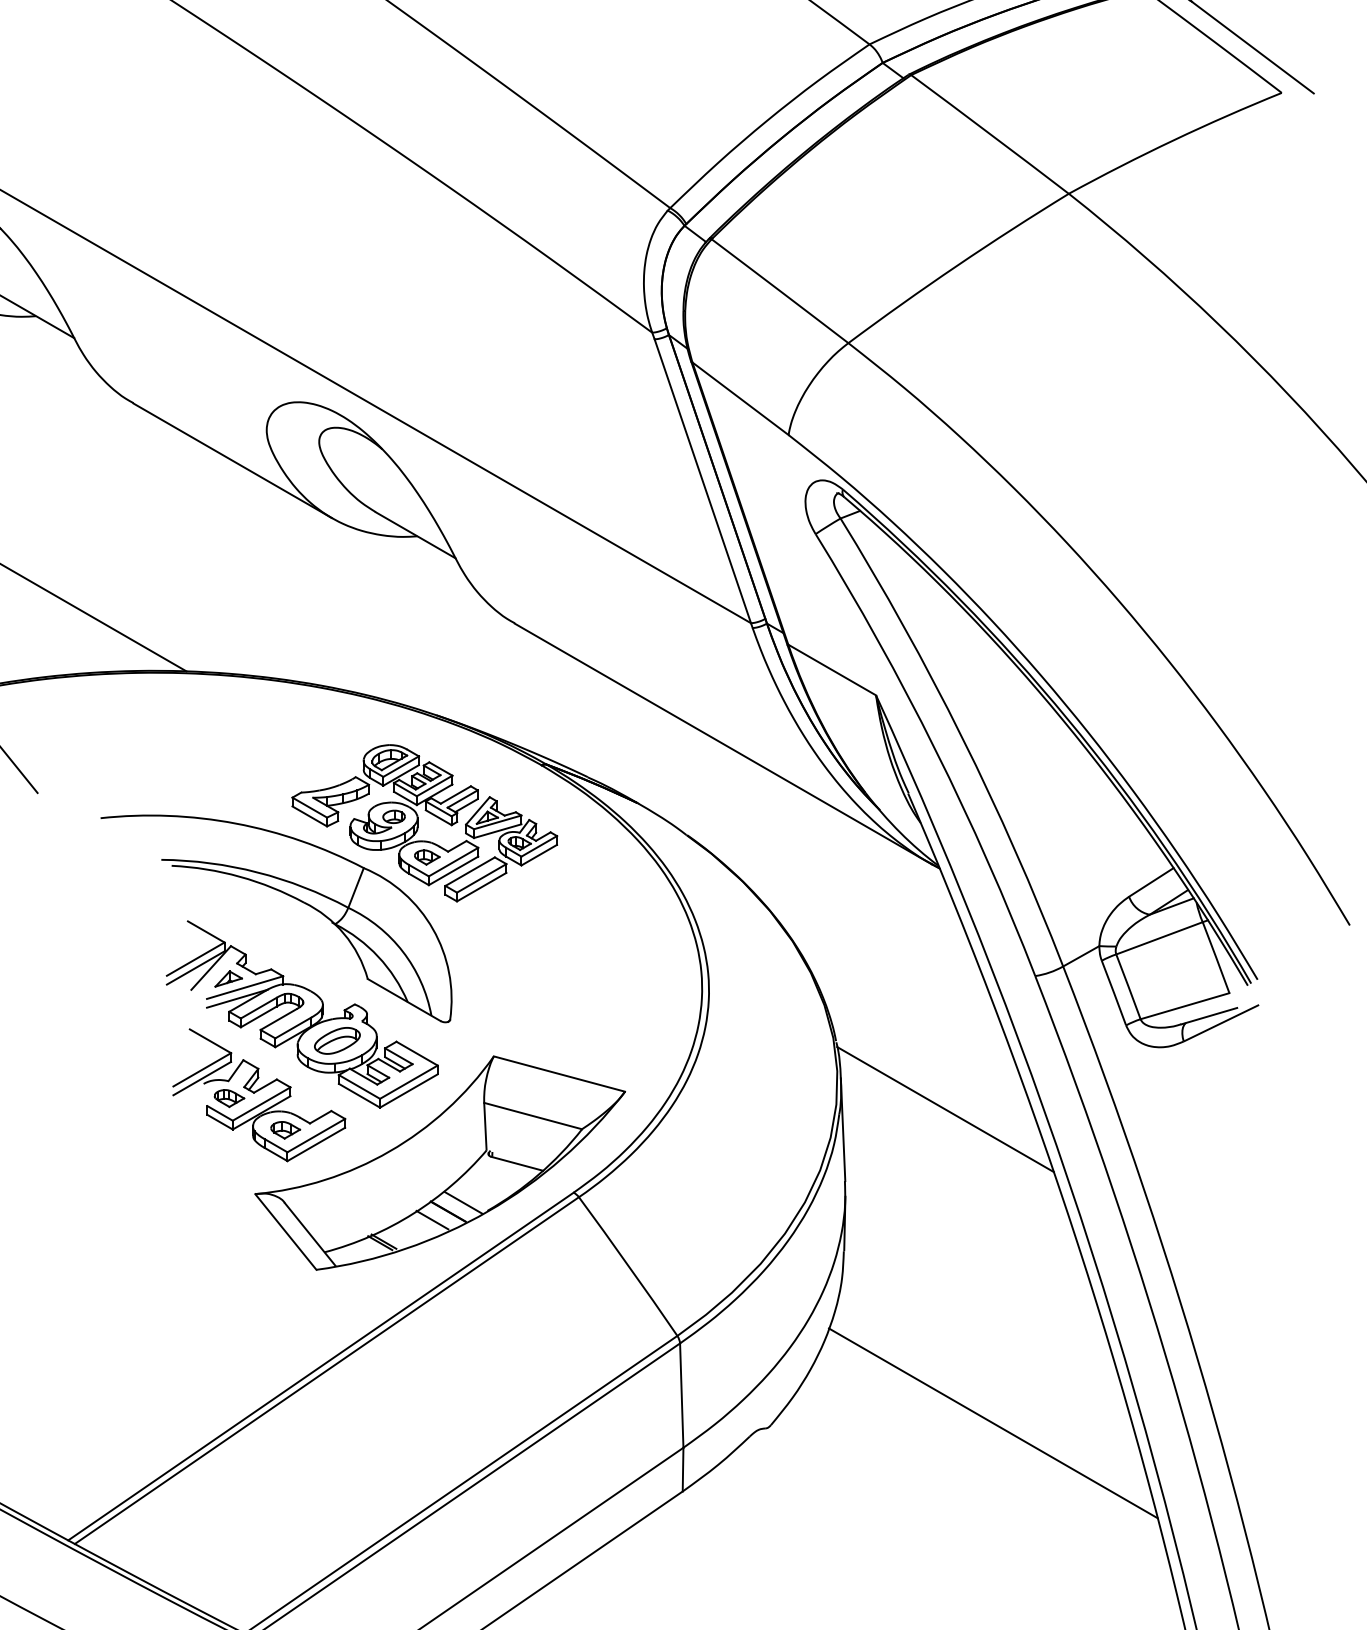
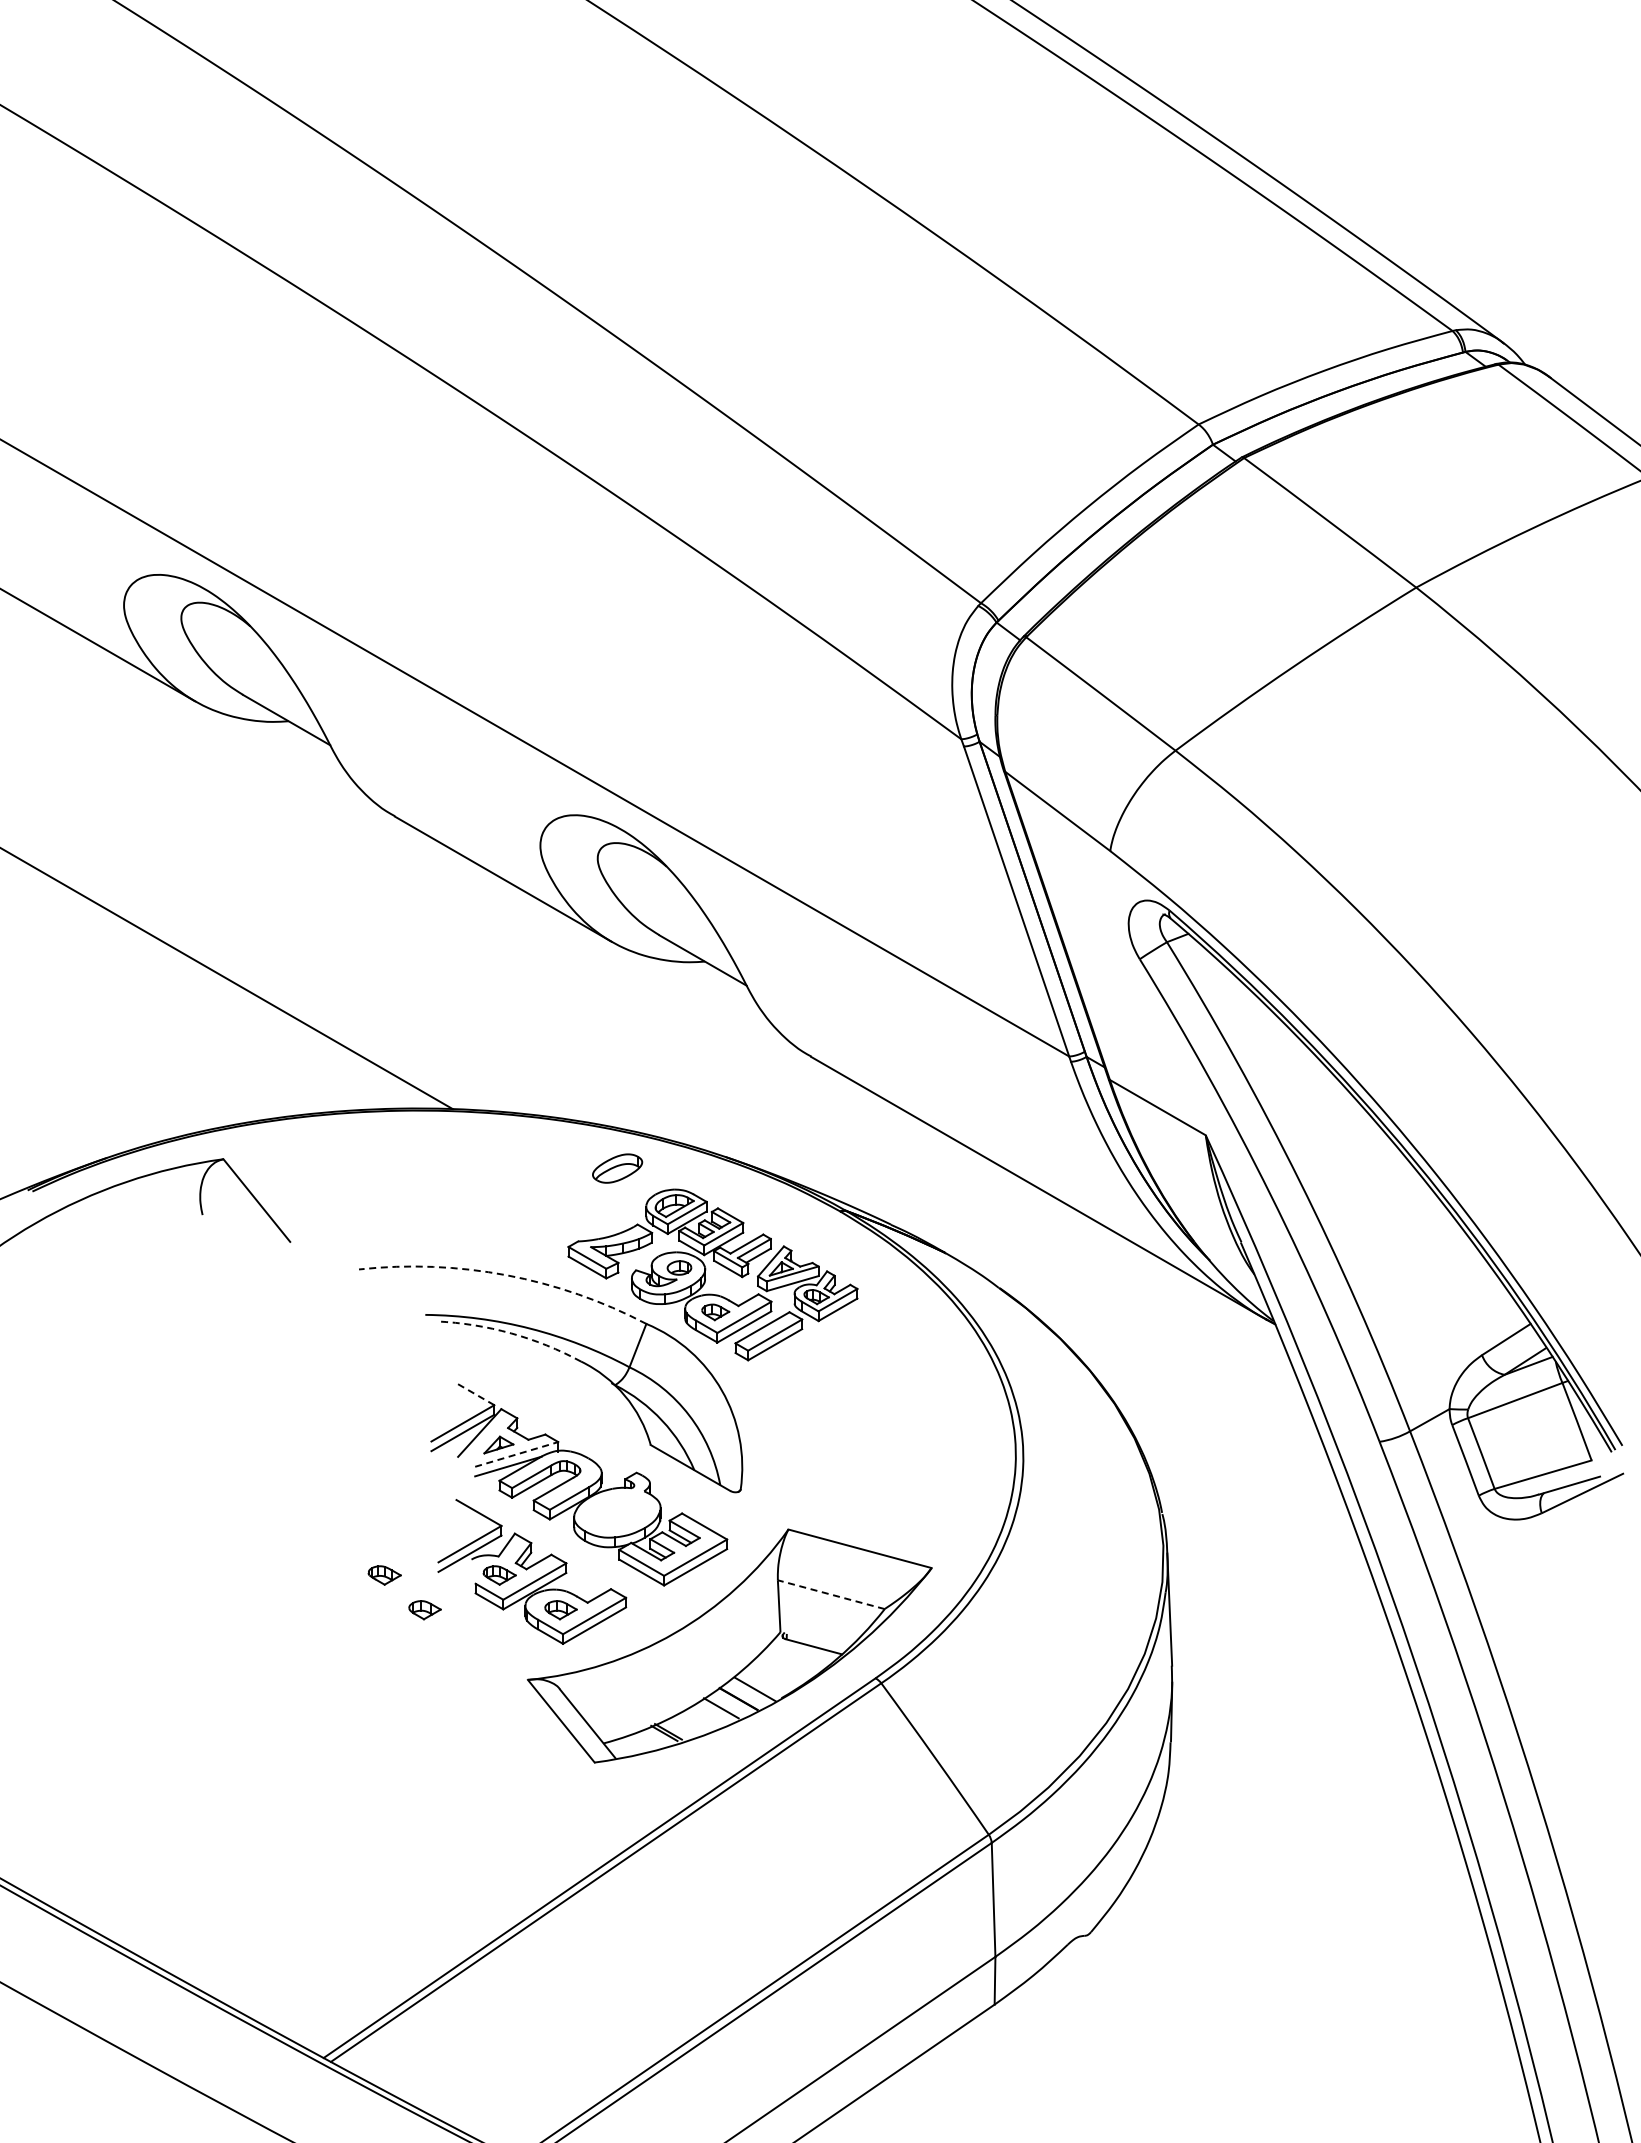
arc: (235, 823) -> (506, 1275), solid -> dashed
arc: (240, 876) -> (511, 1333), solid -> dashed
line: (205, 931) -> (473, 1393), solid -> dashed
line: (245, 987) -> (517, 1454), solid -> dashed
part: (337, 1040) -> (617, 1168), moved
part: (123, 1098) -> (384, 1575), added
line: (945, 1109) -> (1281, 1587), removed
line: (532, 1115) -> (830, 1594), solid -> dashed
part: (160, 1130) -> (424, 1610), added
line: (993, 1422) -> (1333, 1929), removed

